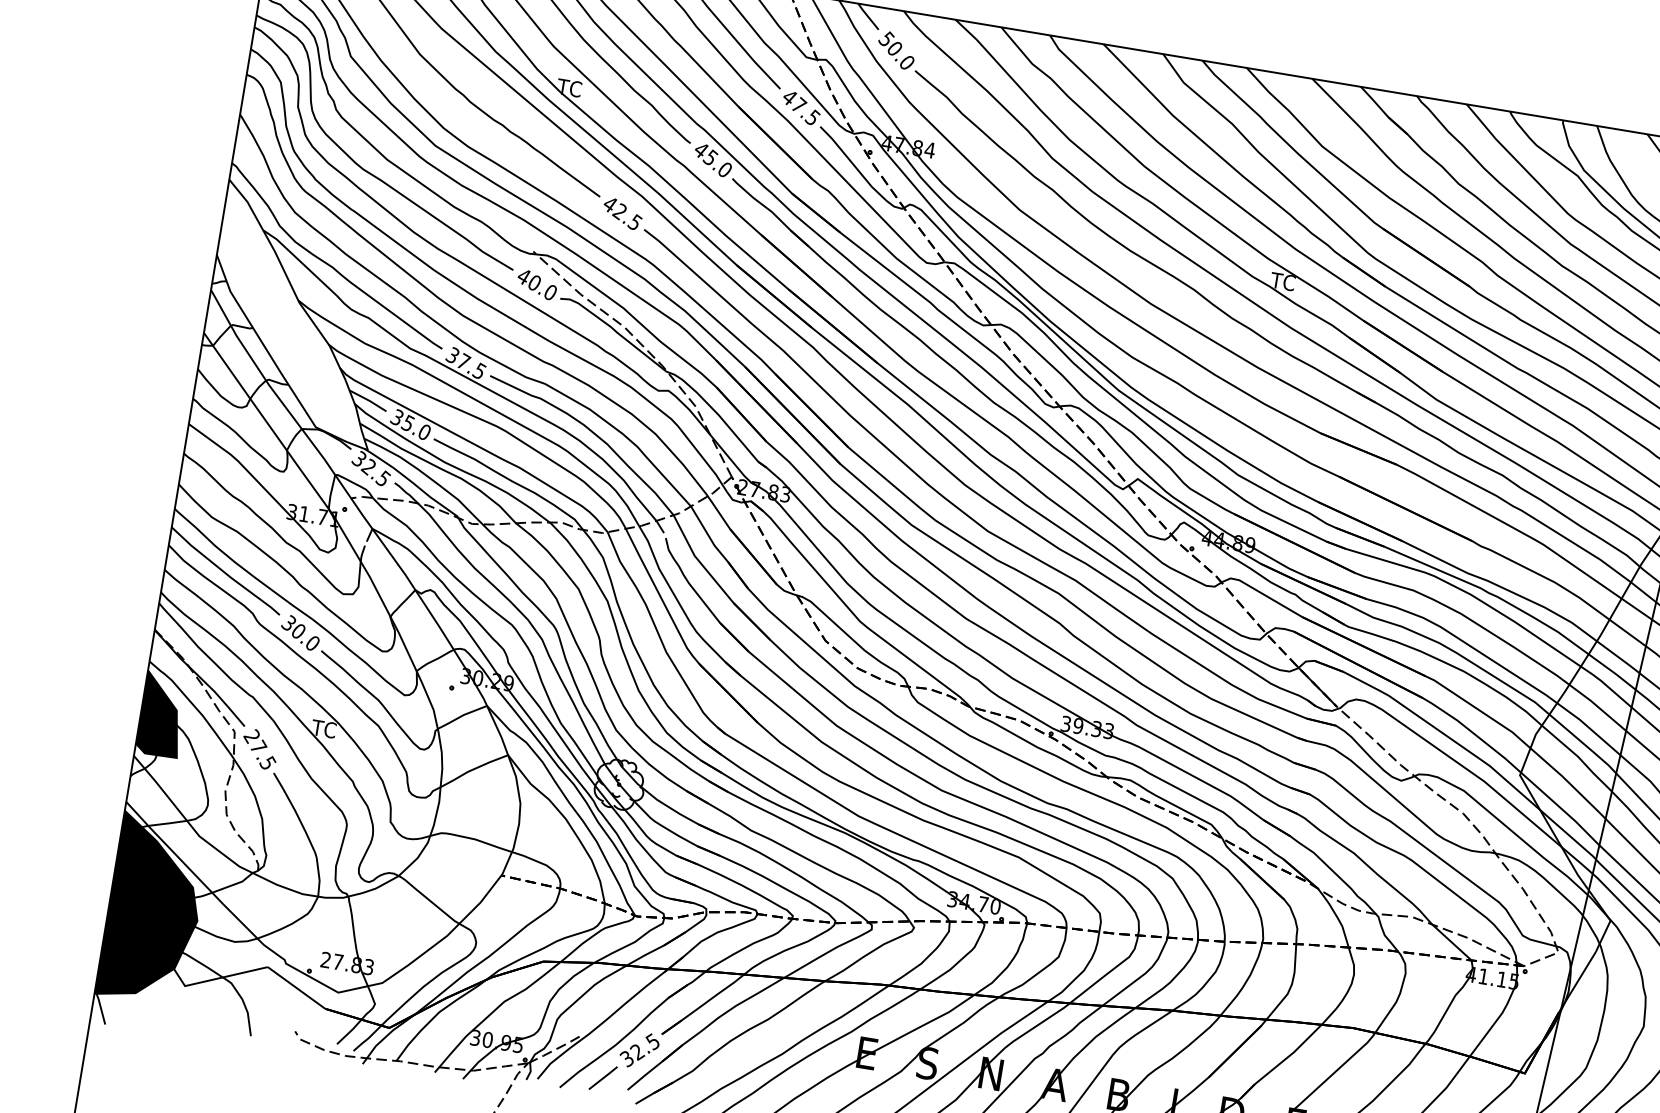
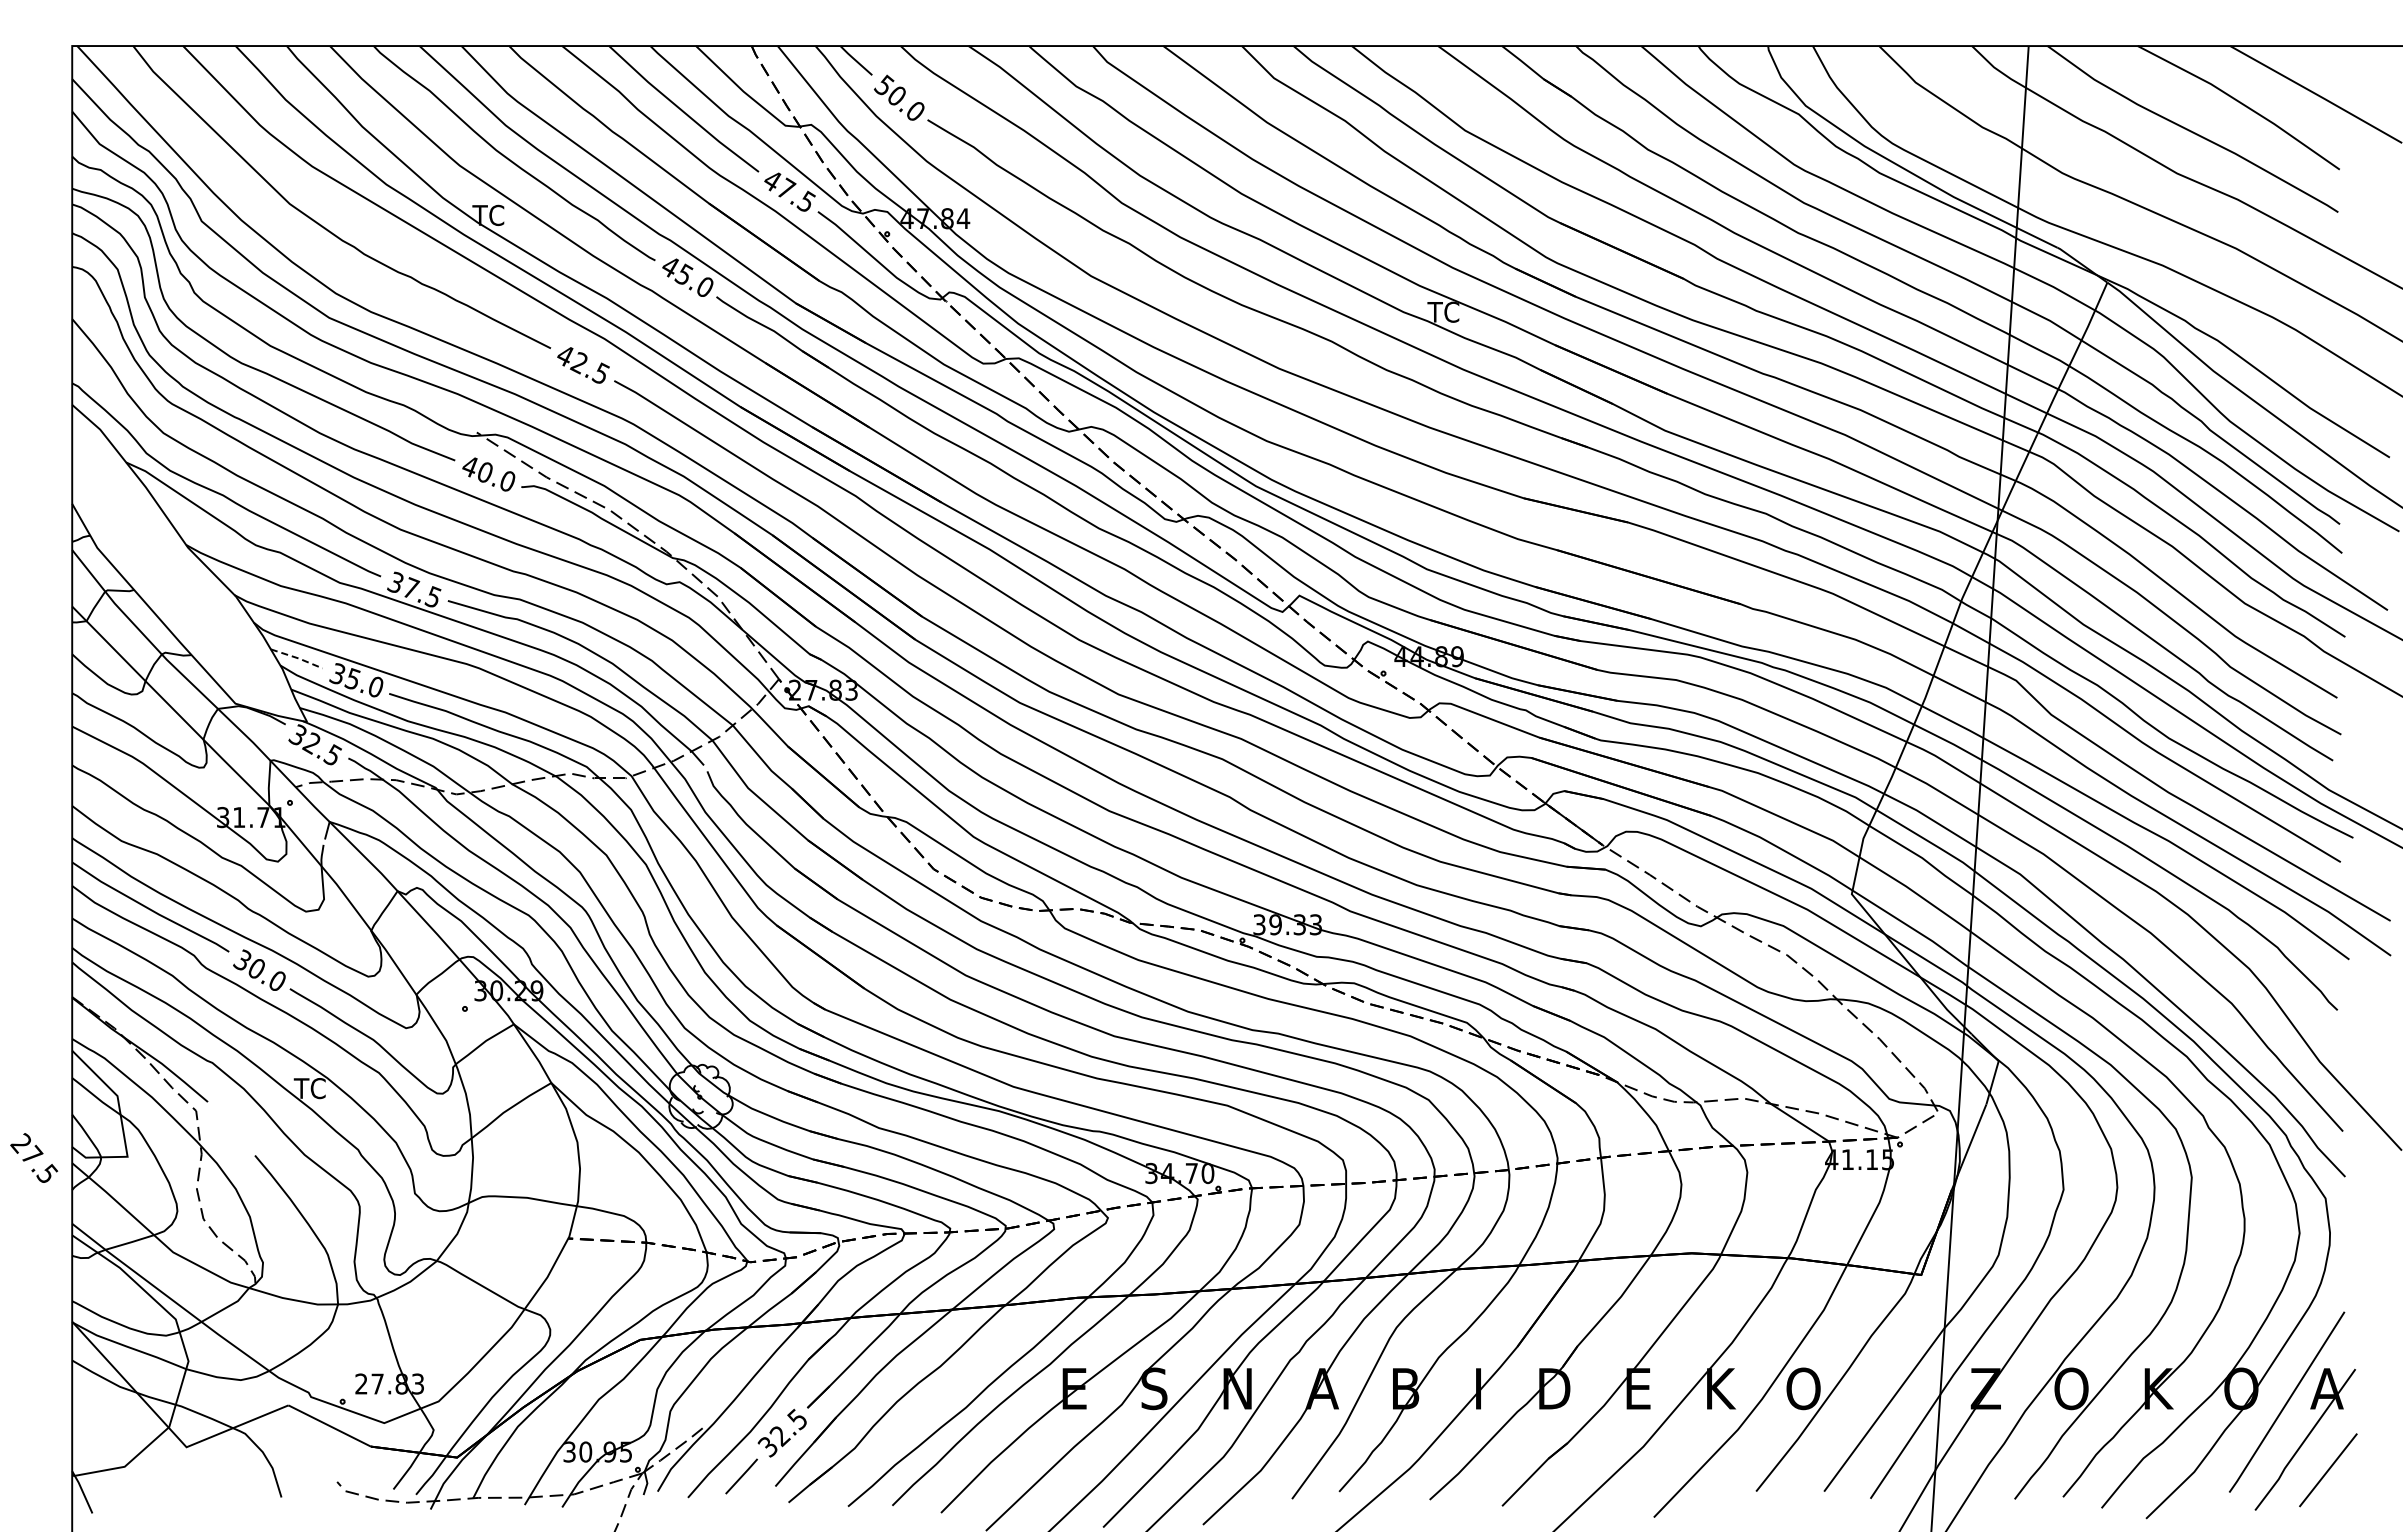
line: (369, 400) -> (298, 658), solid -> dashed
fill: (162, 713) -> (99, 1103), removed
text: (260, 748) -> (34, 1157), moved
fill: (154, 909) -> (130, 1355), removed

